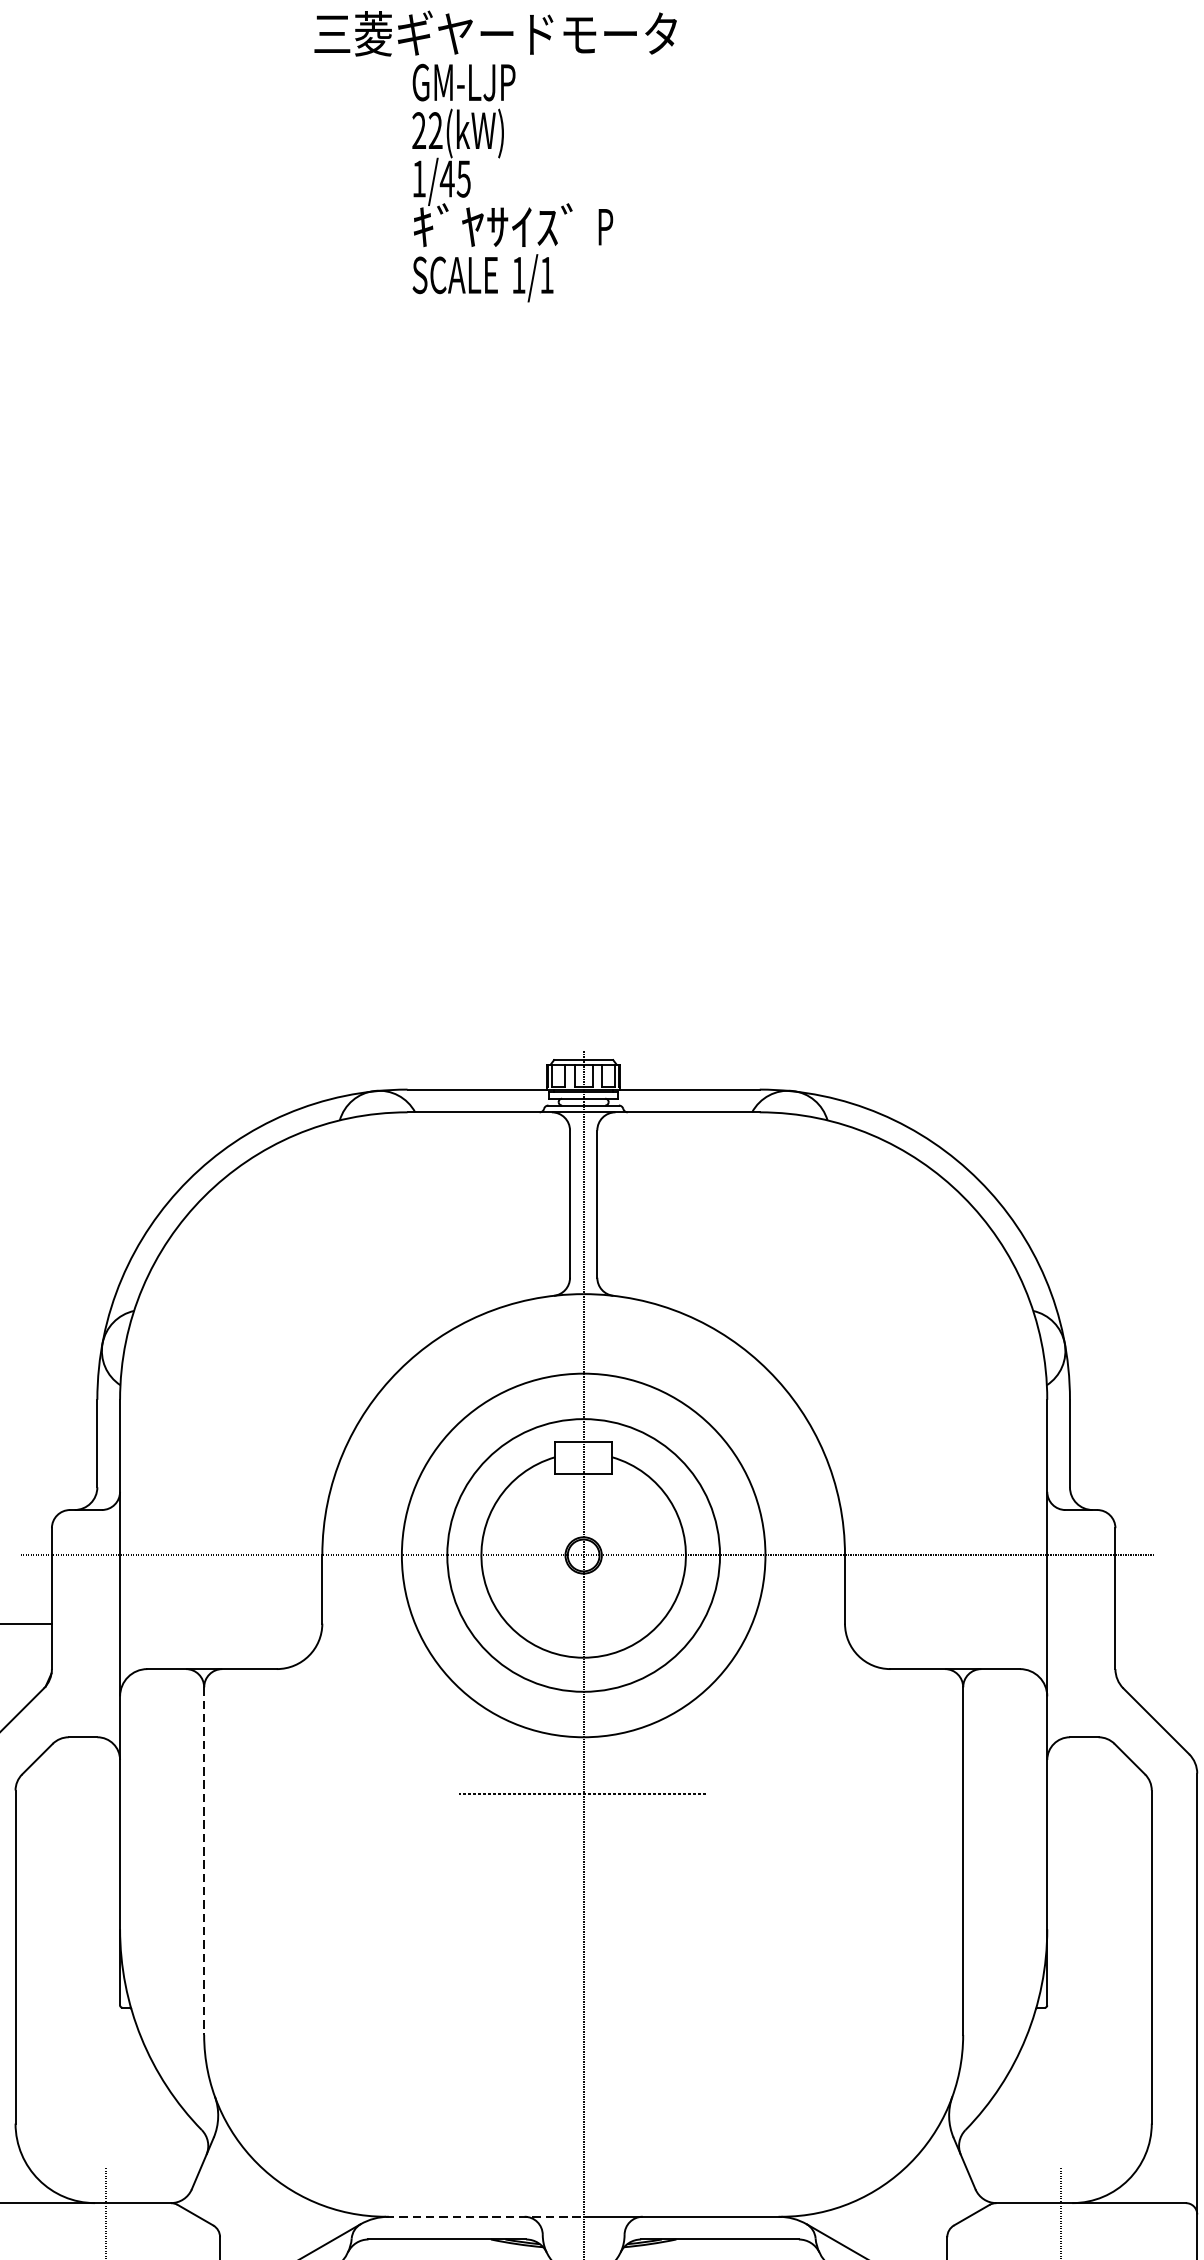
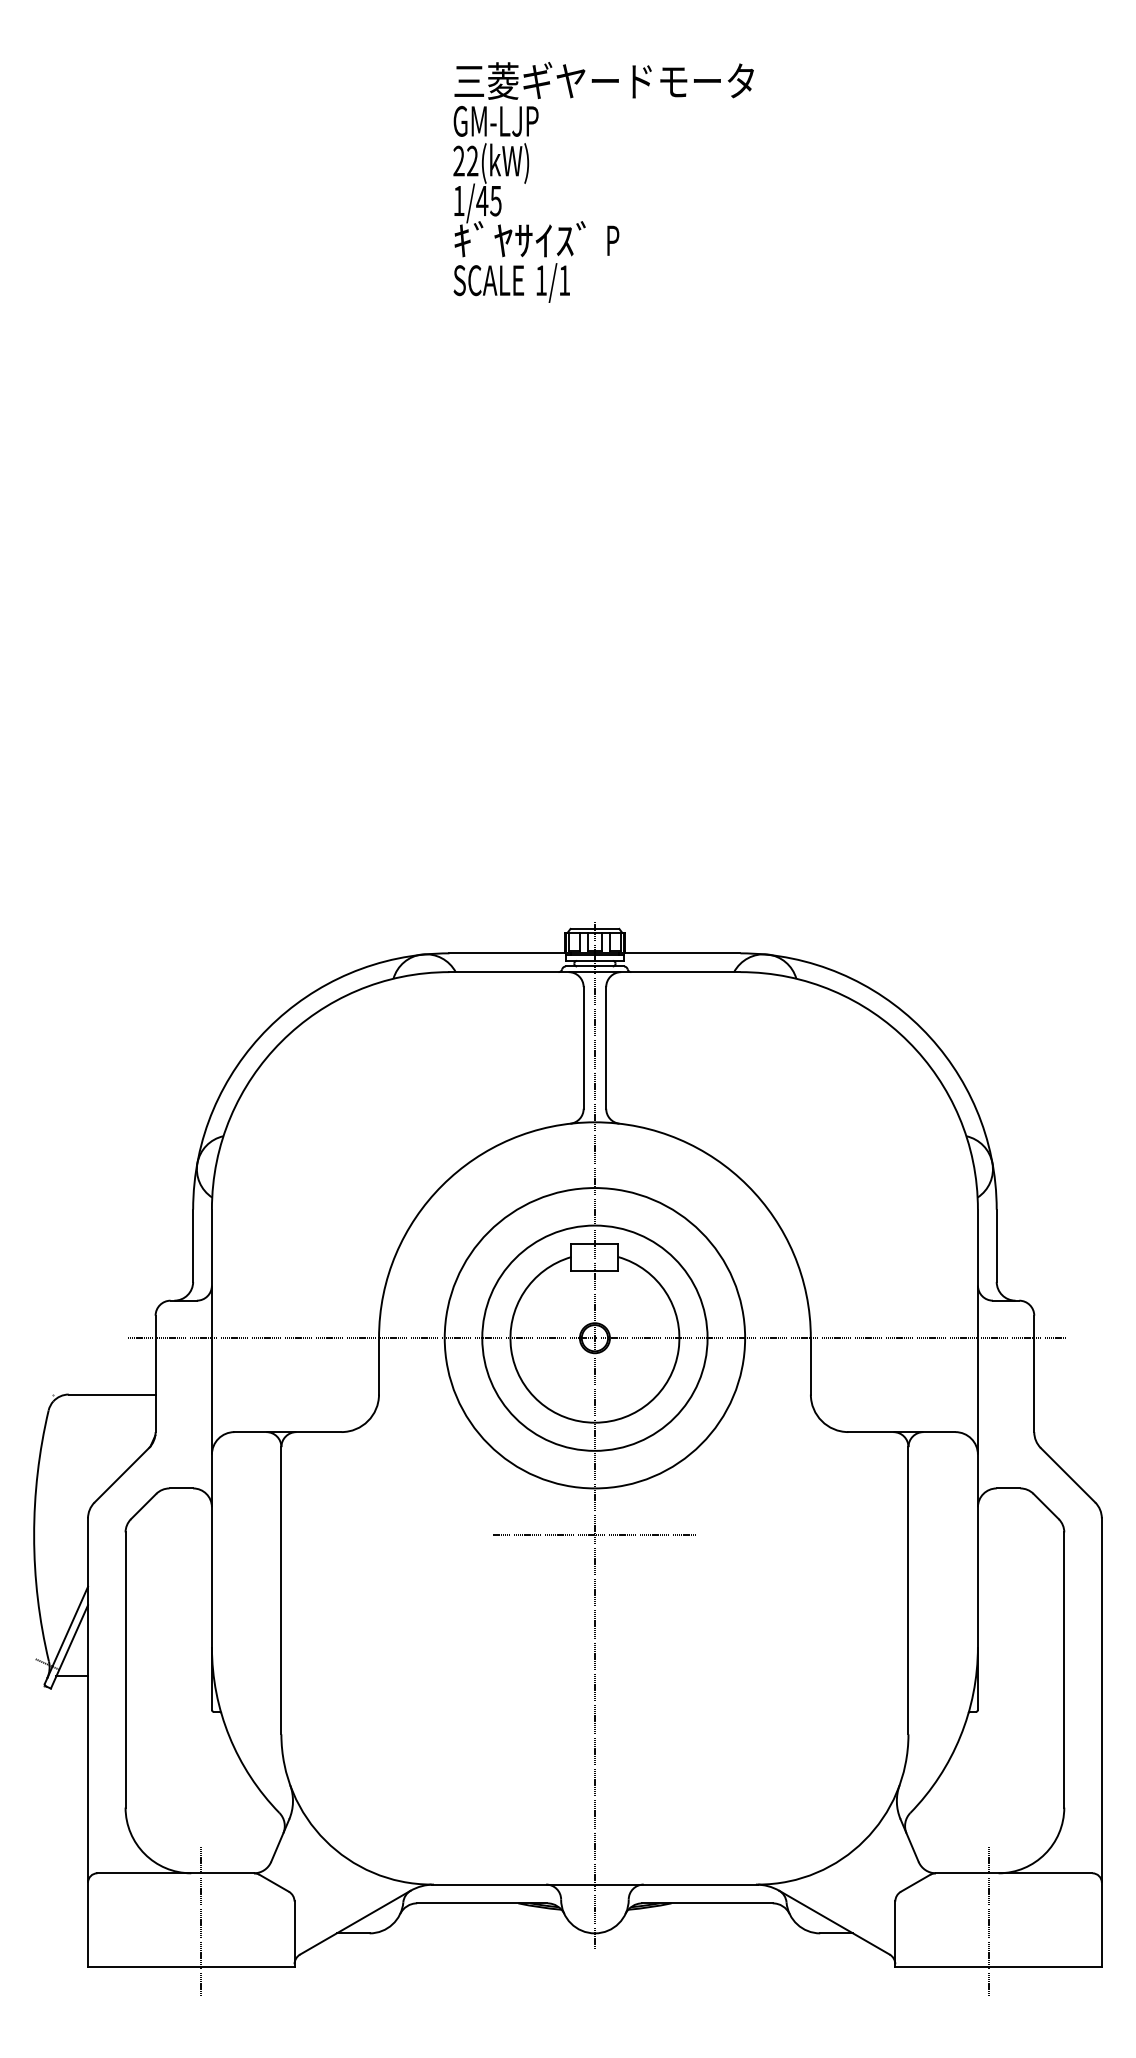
text: (494, 33) -> (603, 80), moved
line: (204, 1860) -> (281, 1590), dashed -> solid
line: (485, 2216) -> (513, 1884), dashed -> solid

